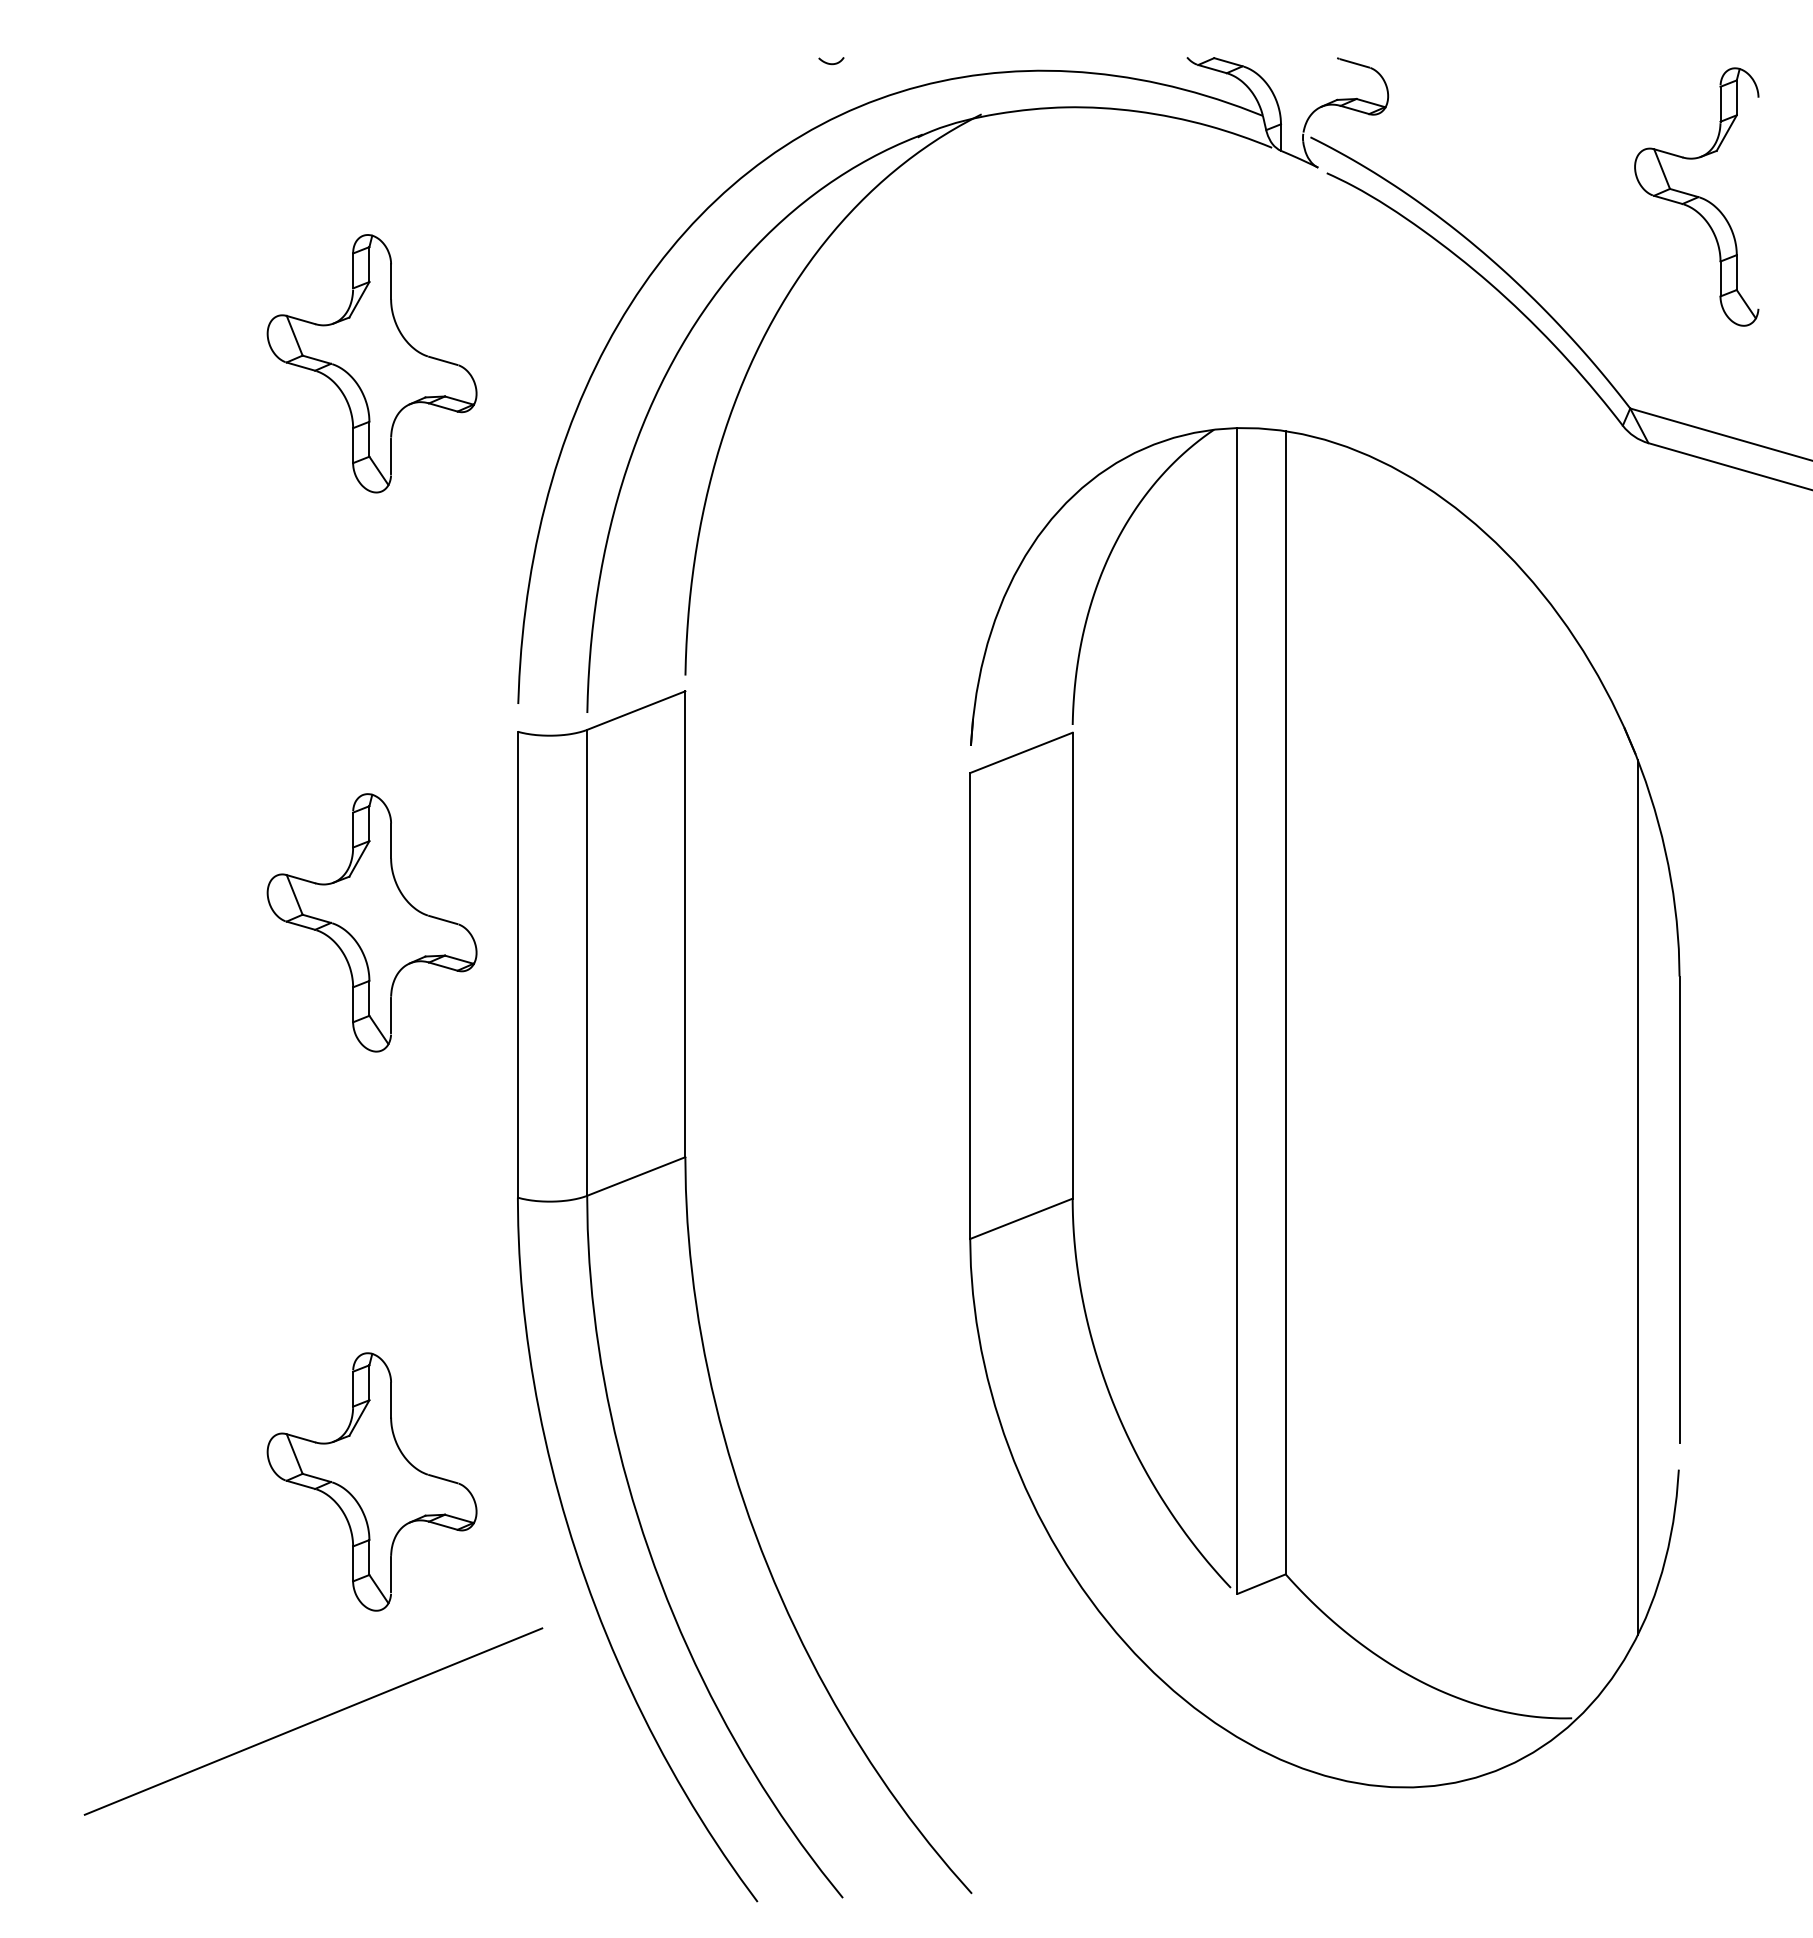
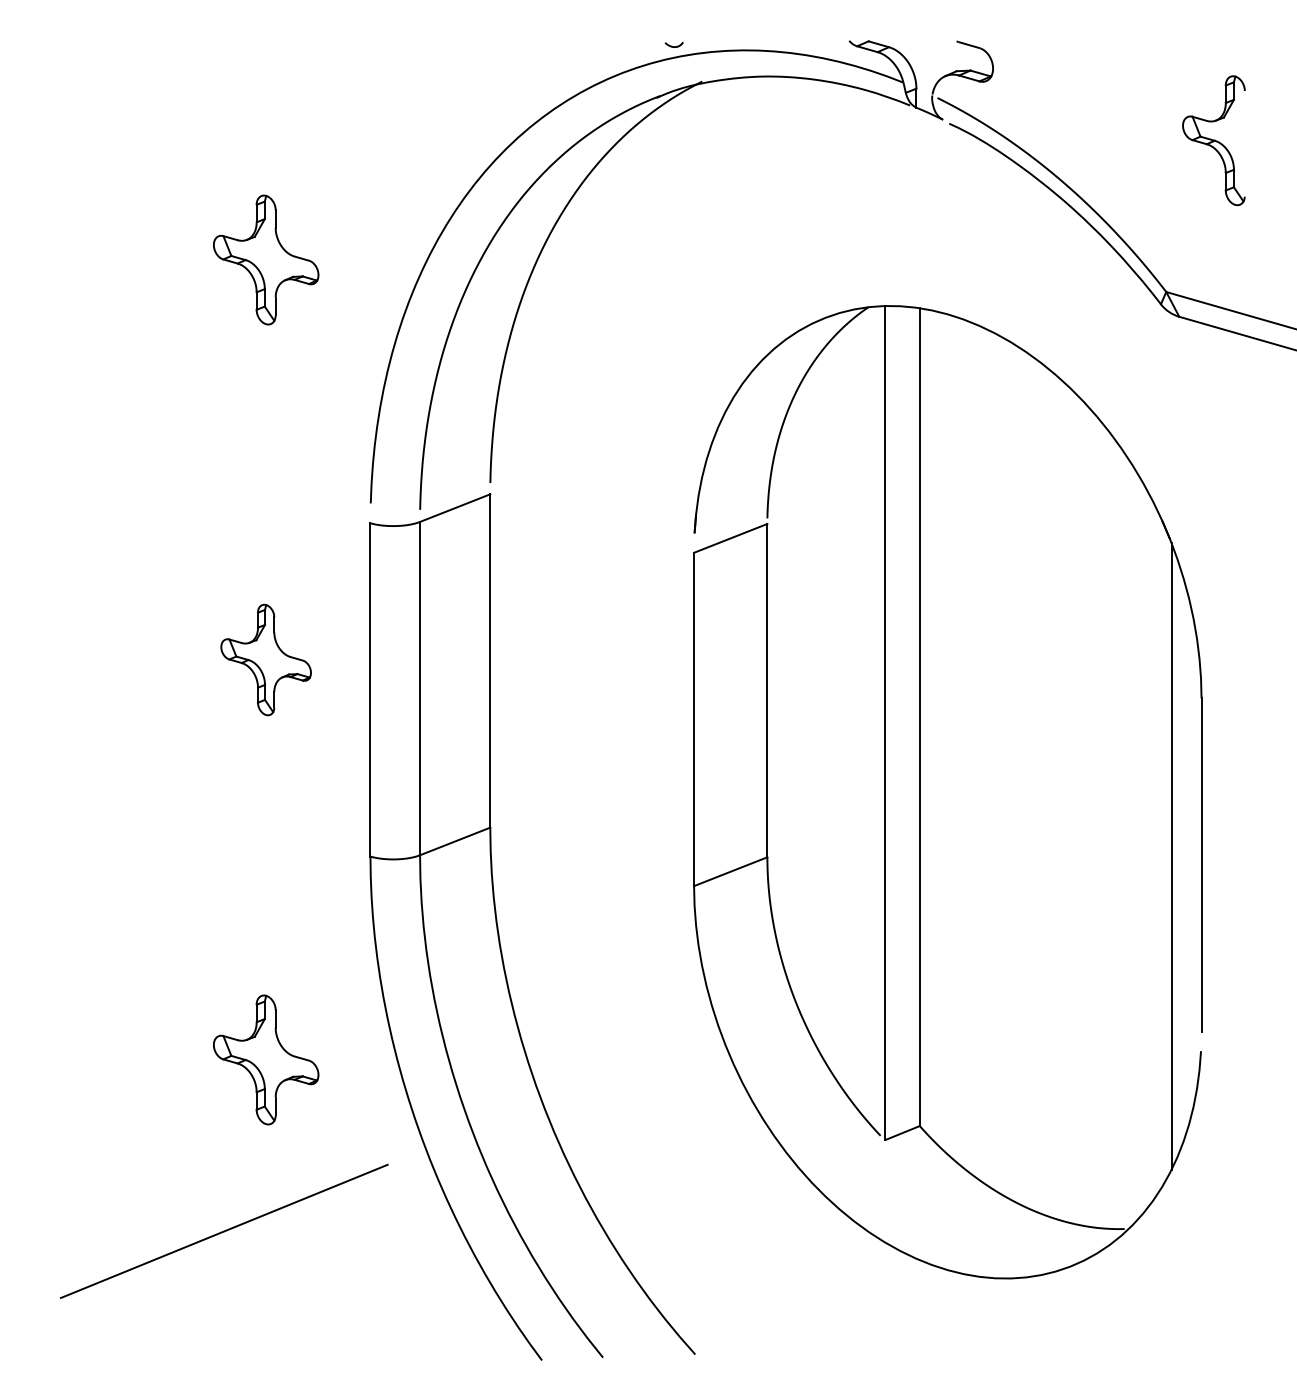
curve: (831, 63) -> (674, 46), moved
part: (1696, 196) -> (1213, 140), size x0.7
part: (371, 363) -> (265, 259), size x0.7
part: (371, 922) -> (265, 659), size x0.6
part: (371, 1481) -> (265, 1059), size x0.7

